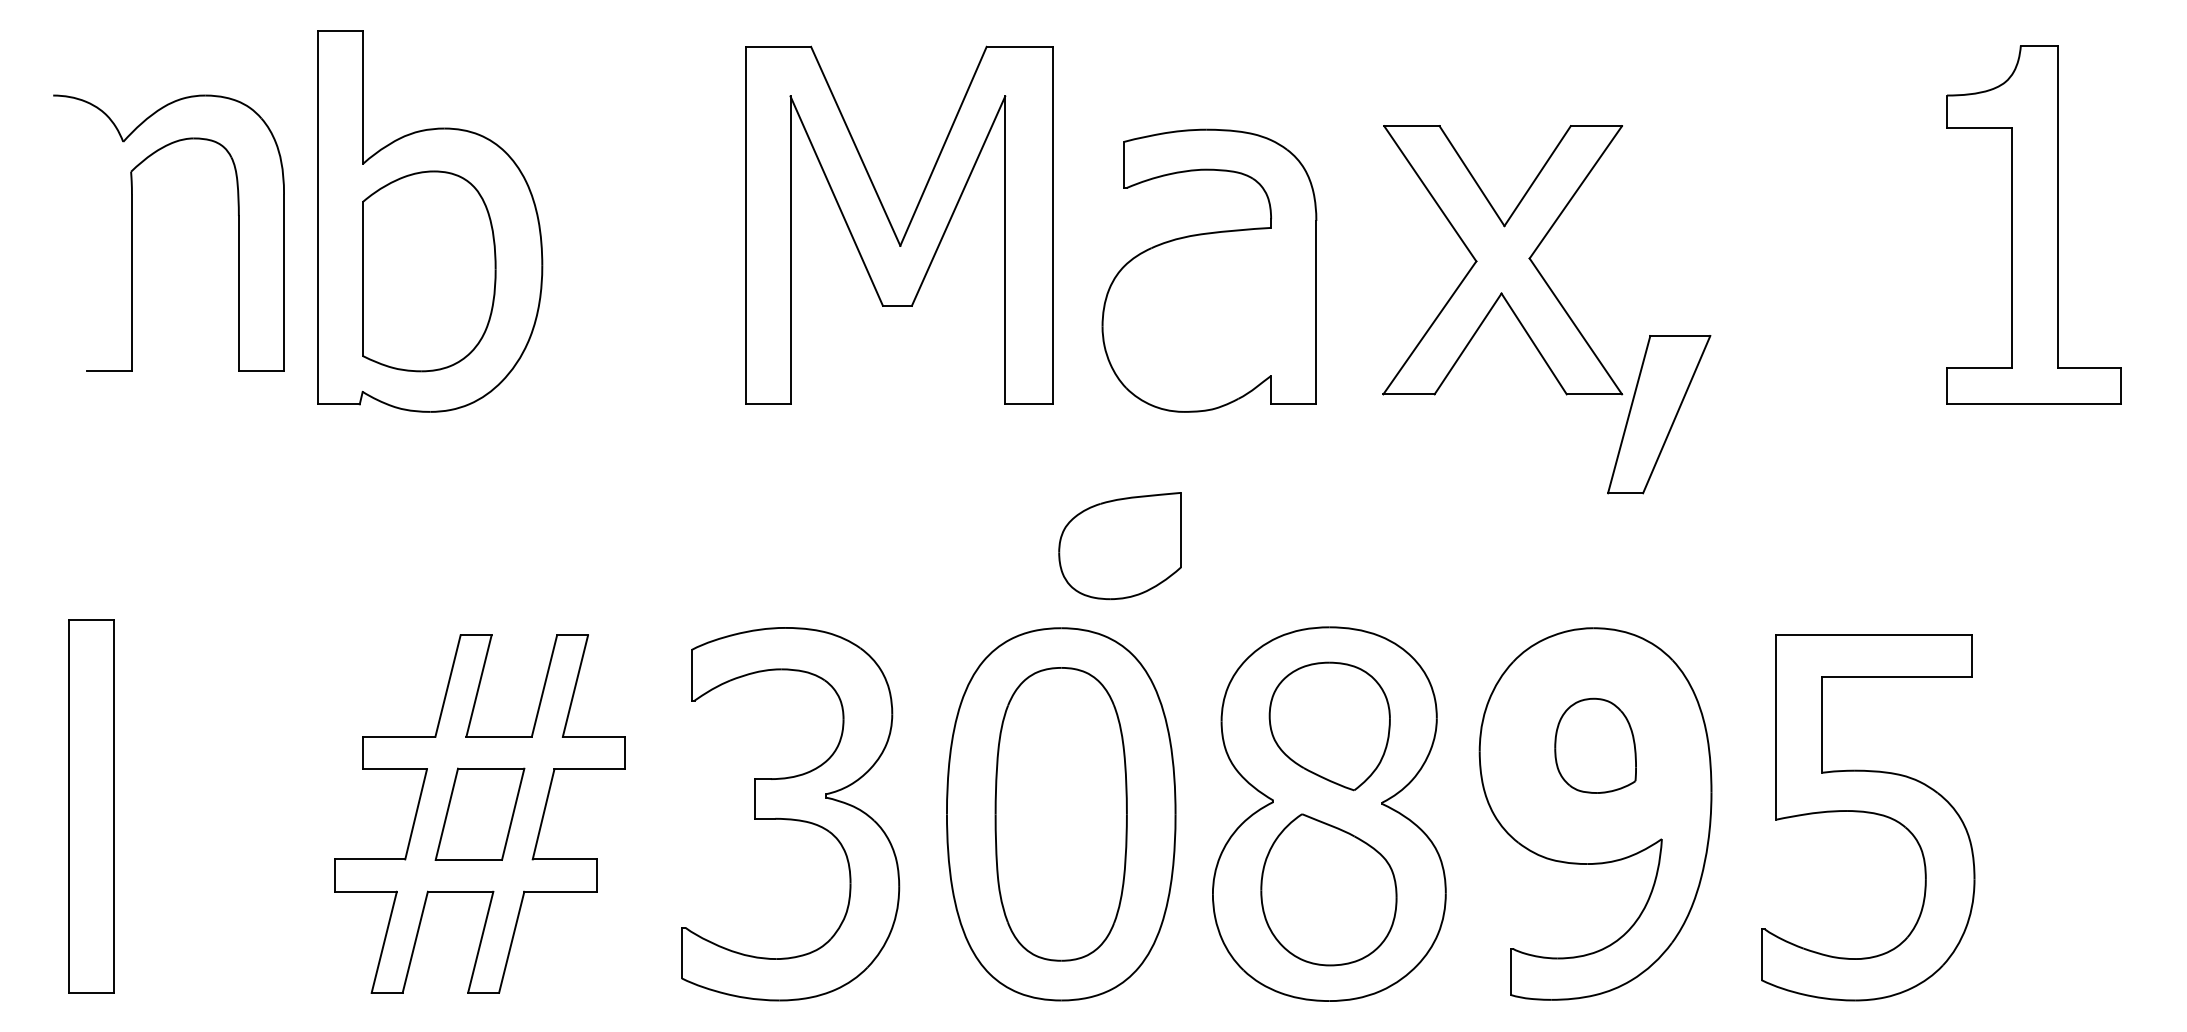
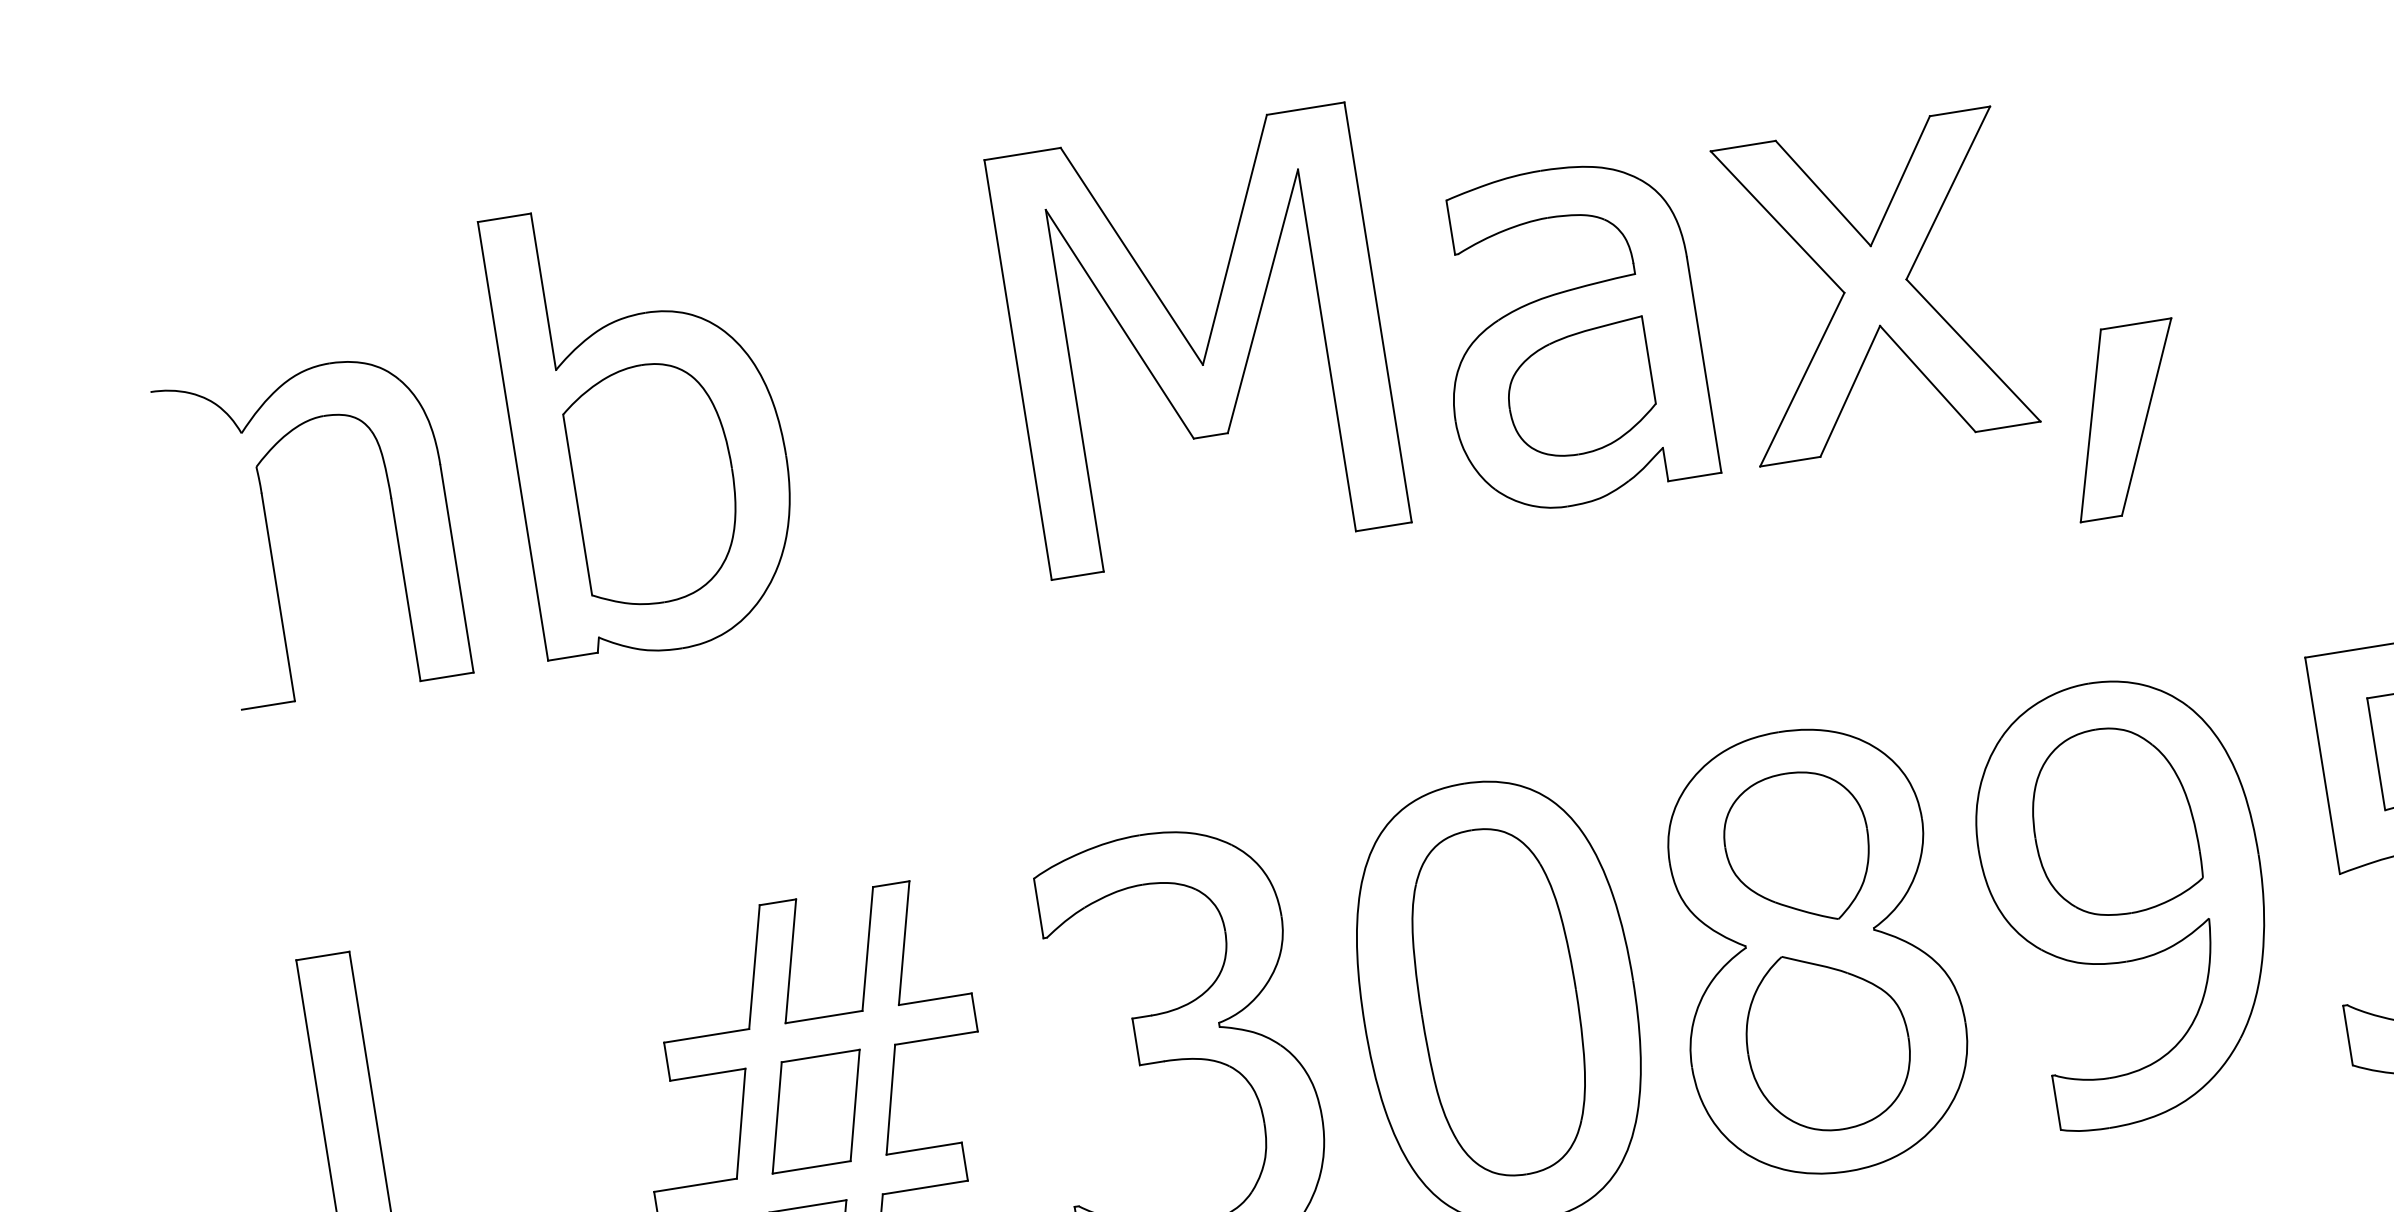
part: (132, 232) -> (269, 538), moved
part: (1502, 260) -> (1874, 286), moved
part: (1119, 546) -> (1579, 390), moved
part: (1595, 745) -> (2113, 820), size x1.67

